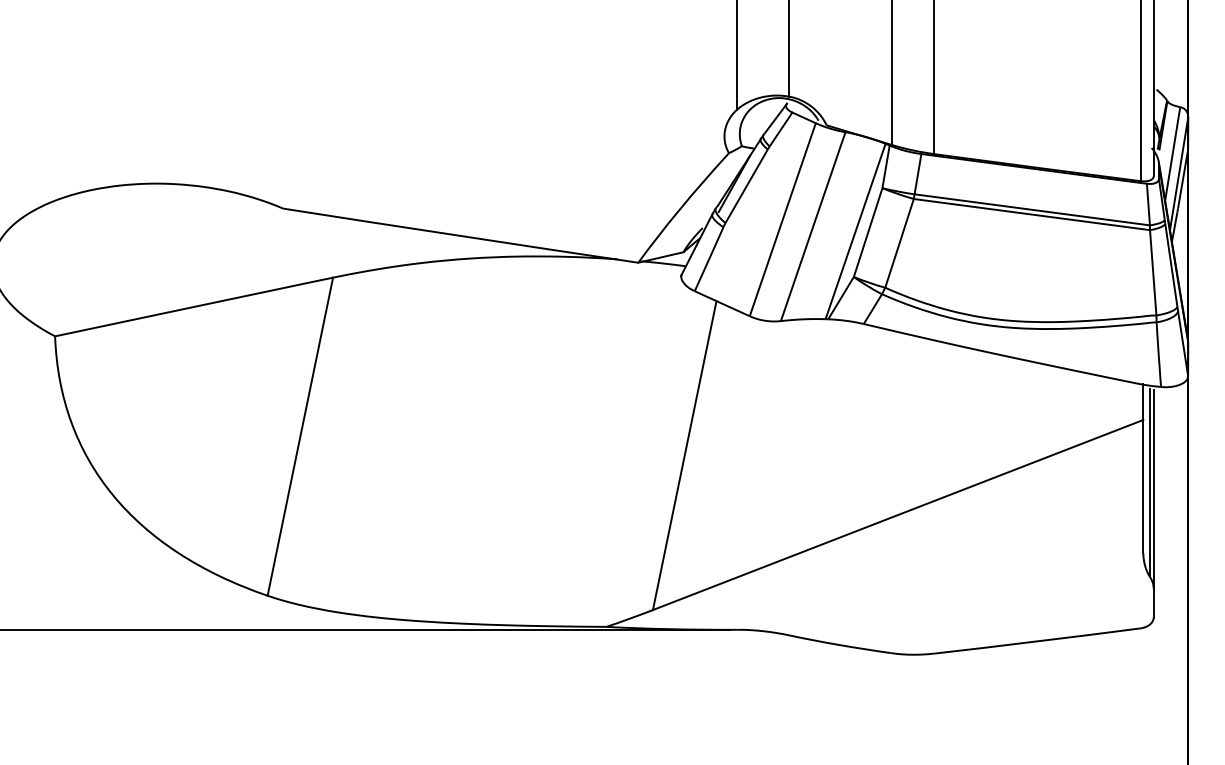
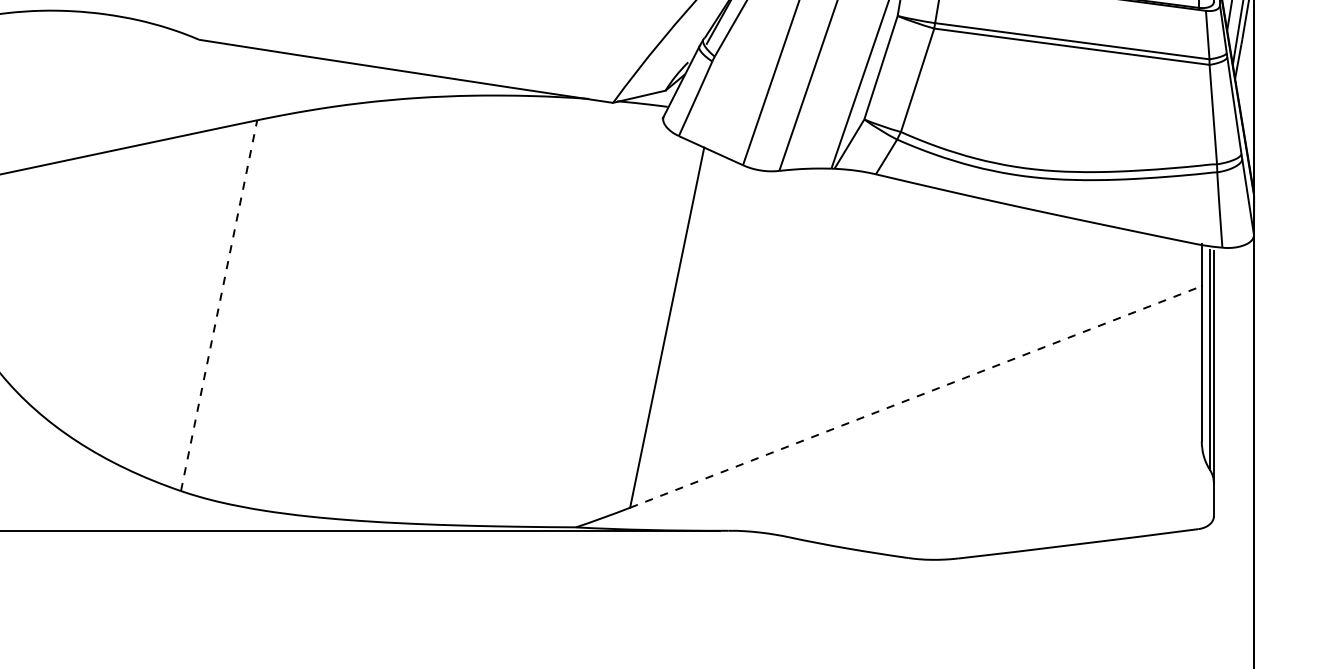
line: (300, 436) -> (219, 305), solid -> dashed
line: (898, 515) -> (916, 397), solid -> dashed

